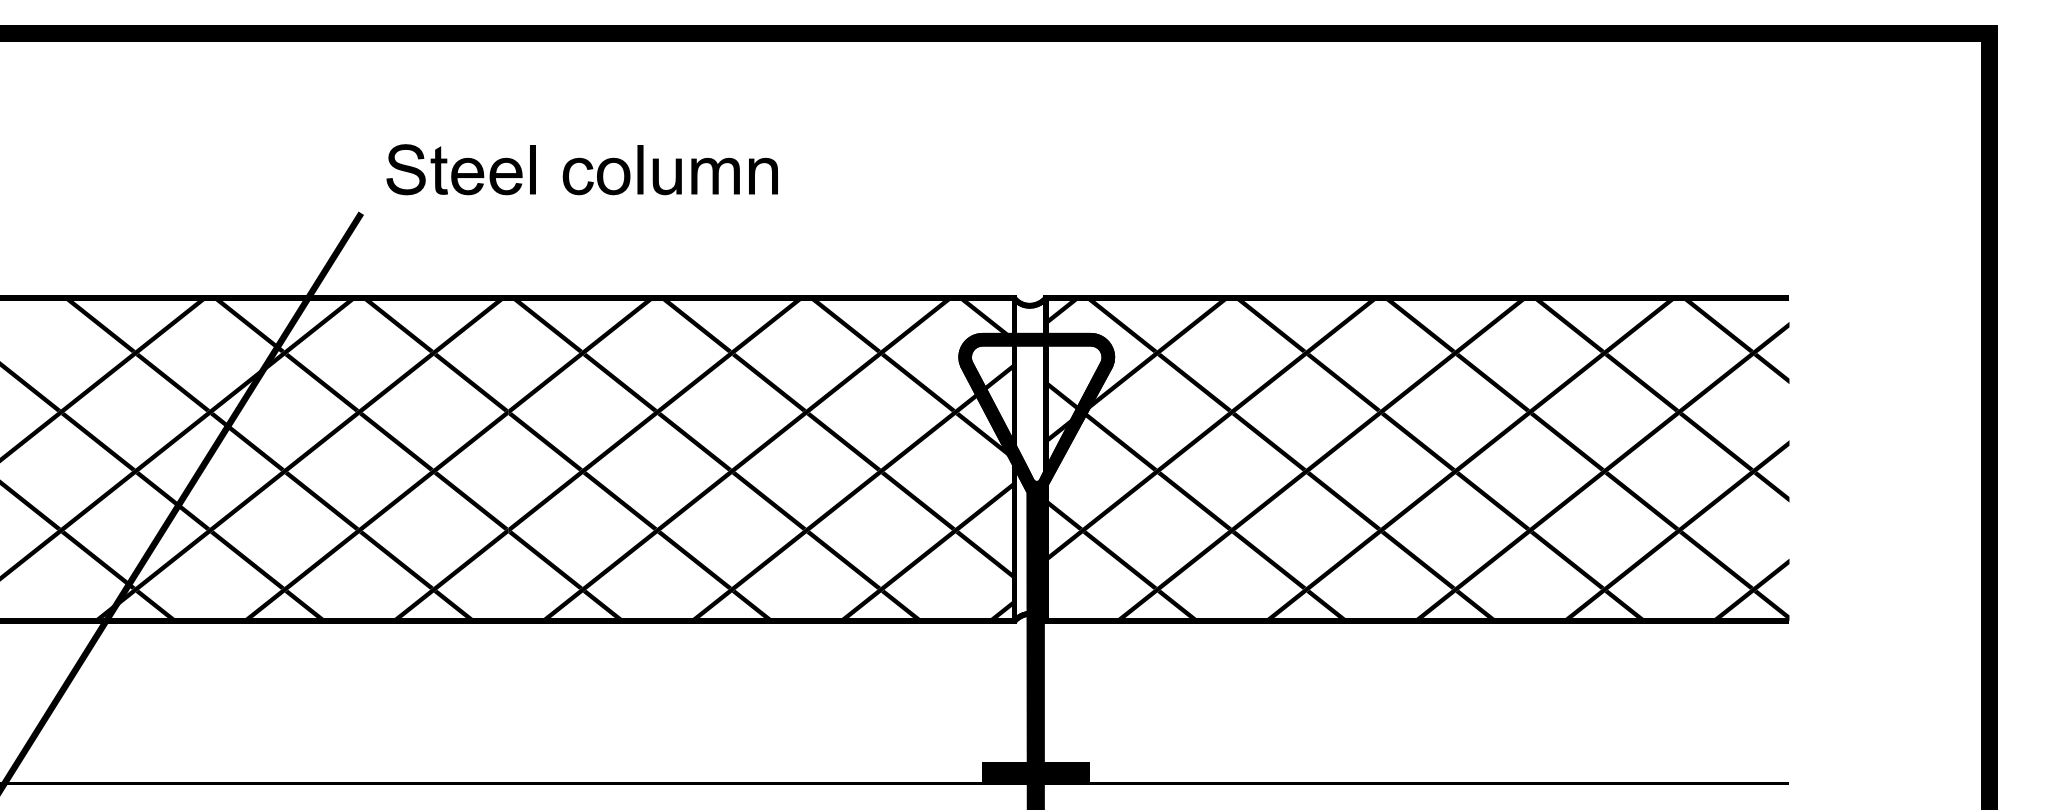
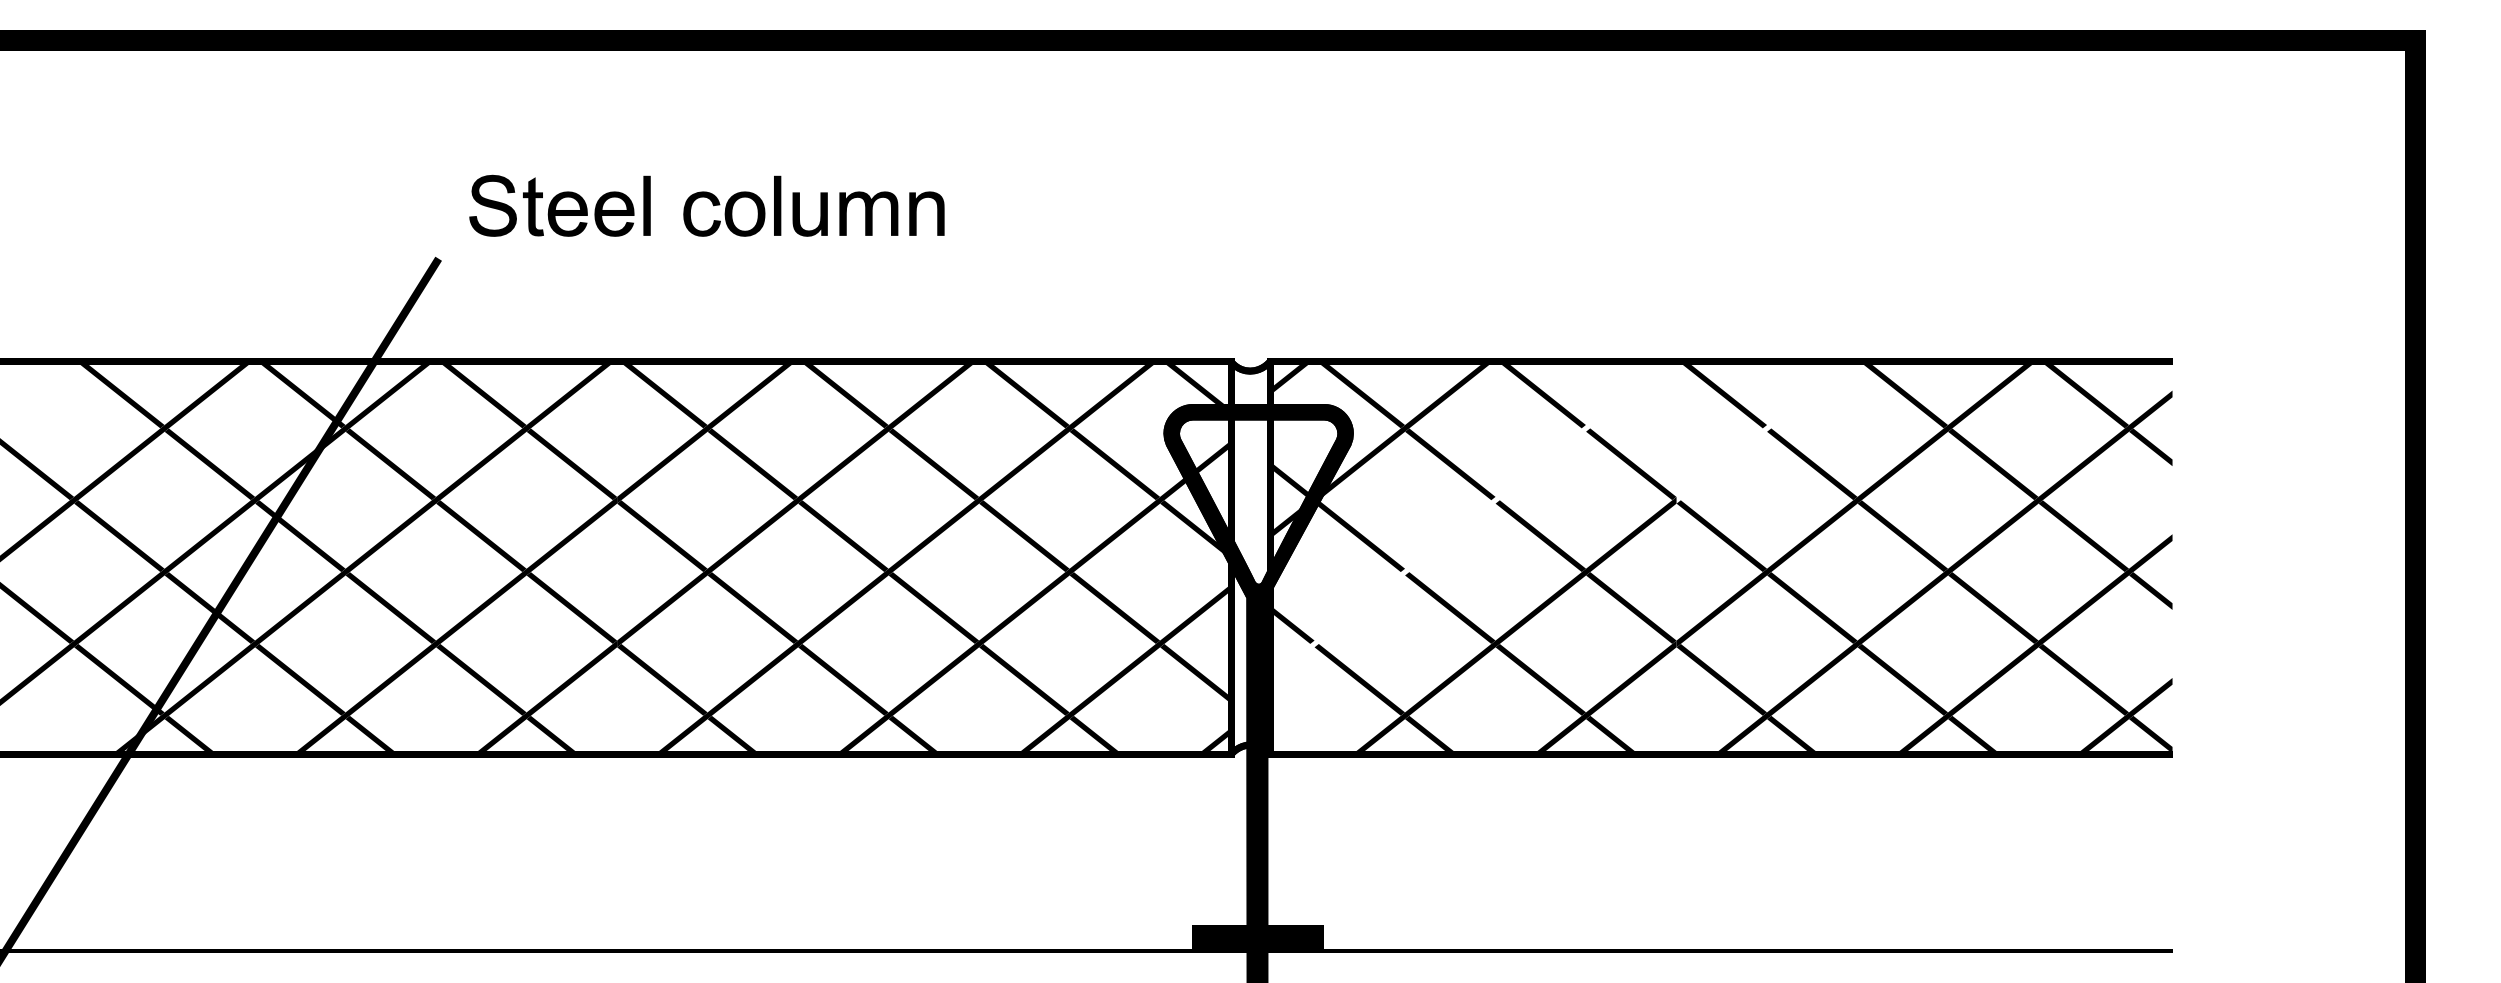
fill: (1454, 356) -> (1765, 432), removed
fill: (1212, 429) -> (1472, 521), removed

